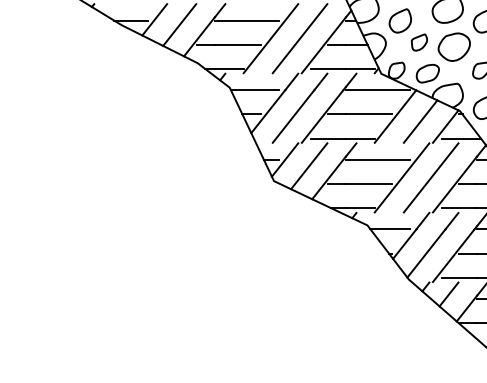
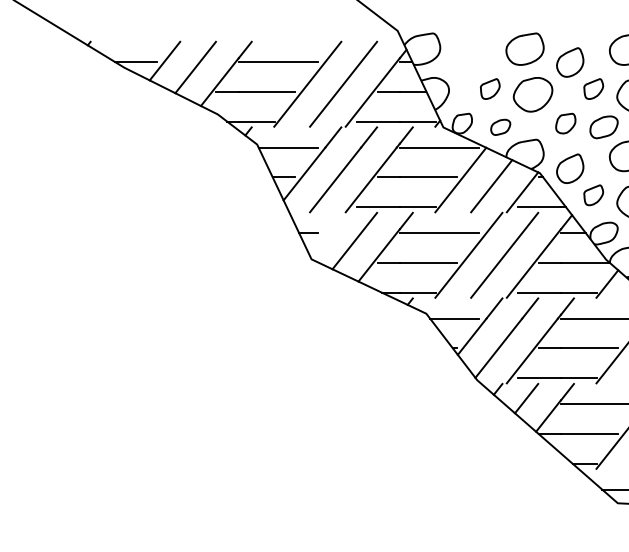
part: (400, 20) -> (466, 62), removed
part: (427, 73) -> (500, 127), size x0.7
line: (284, 159) -> (324, 232), removed

